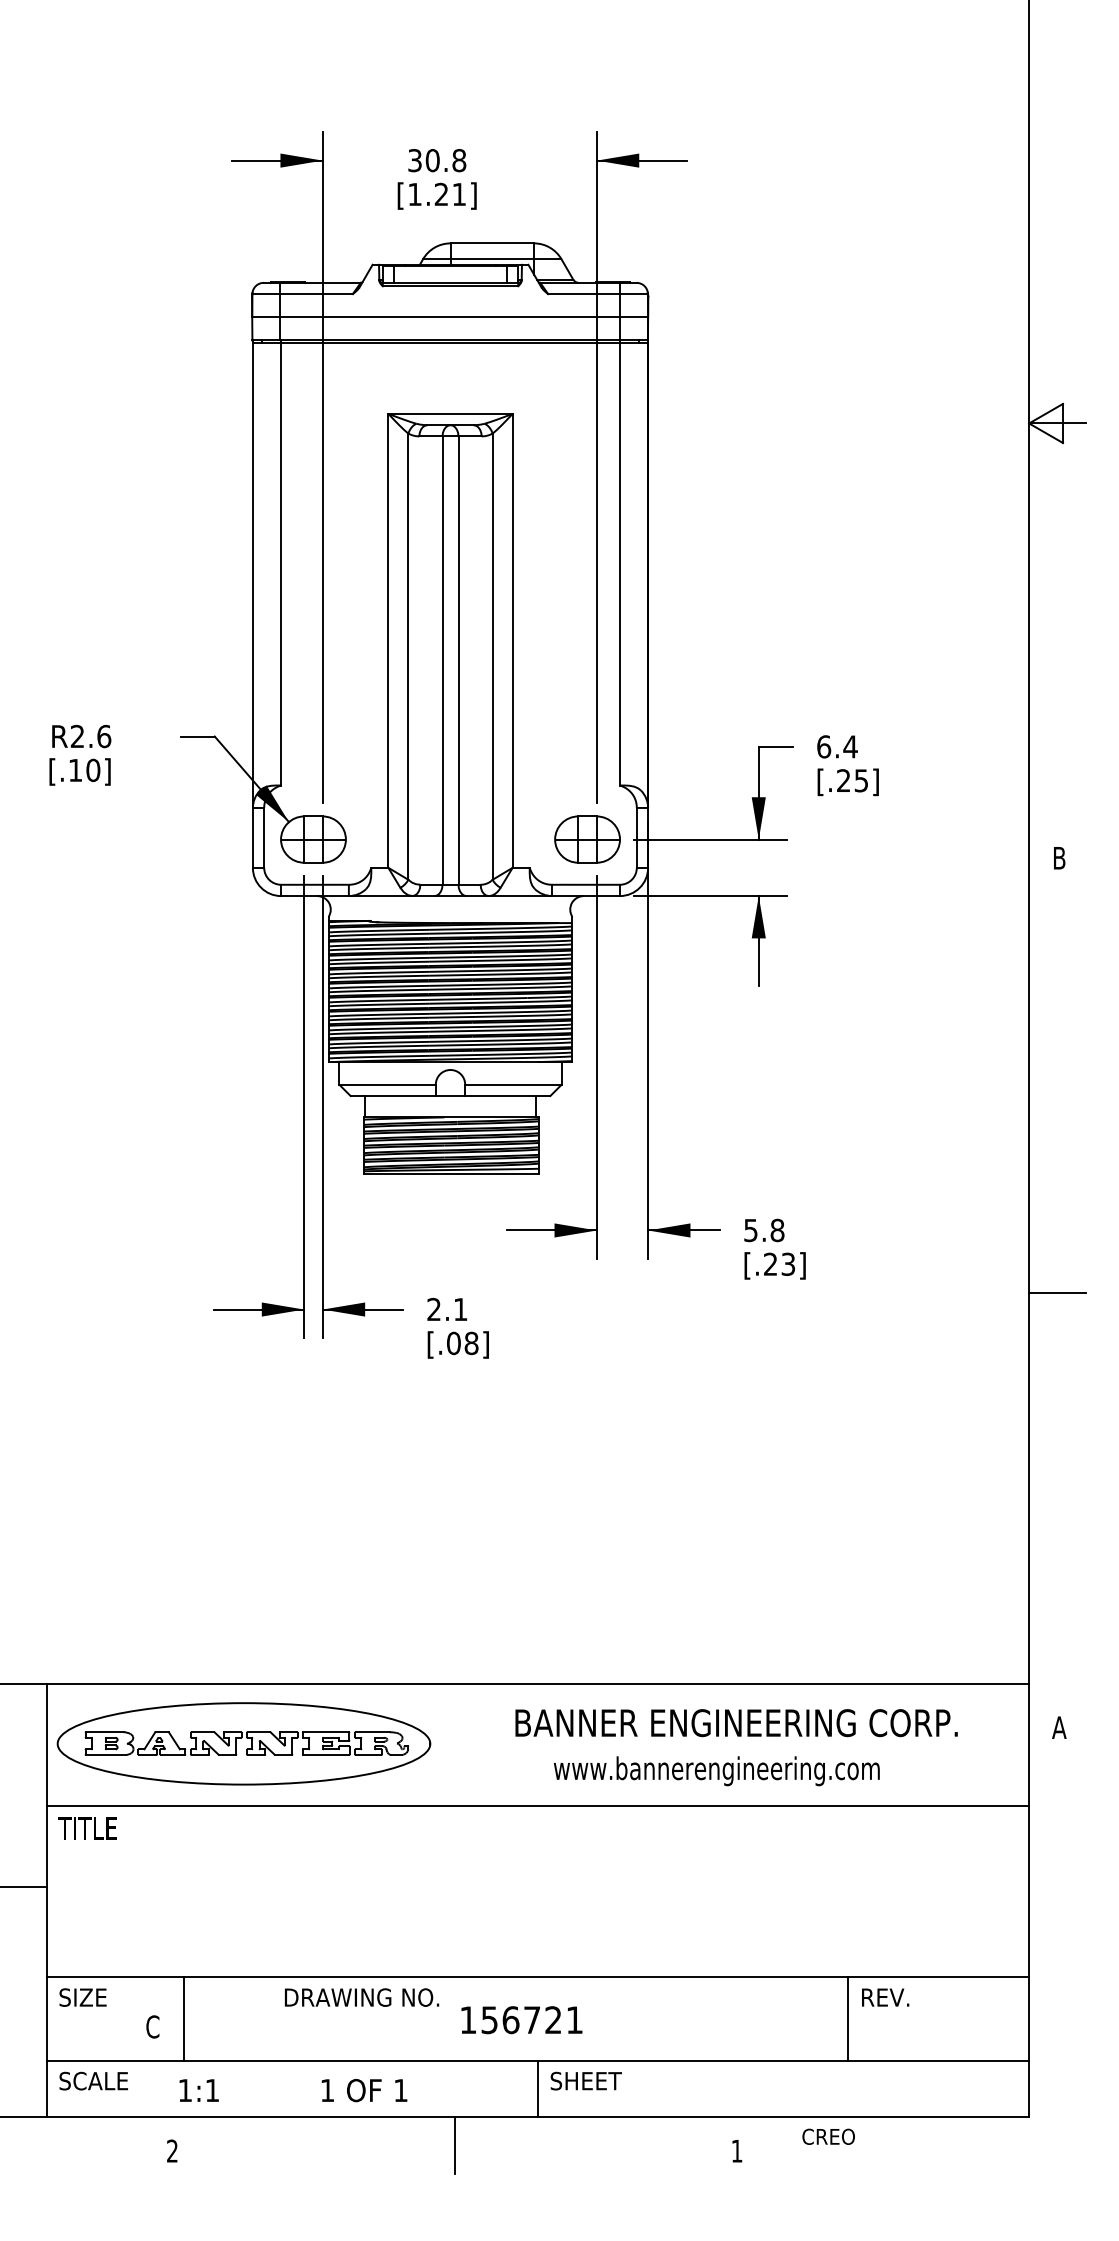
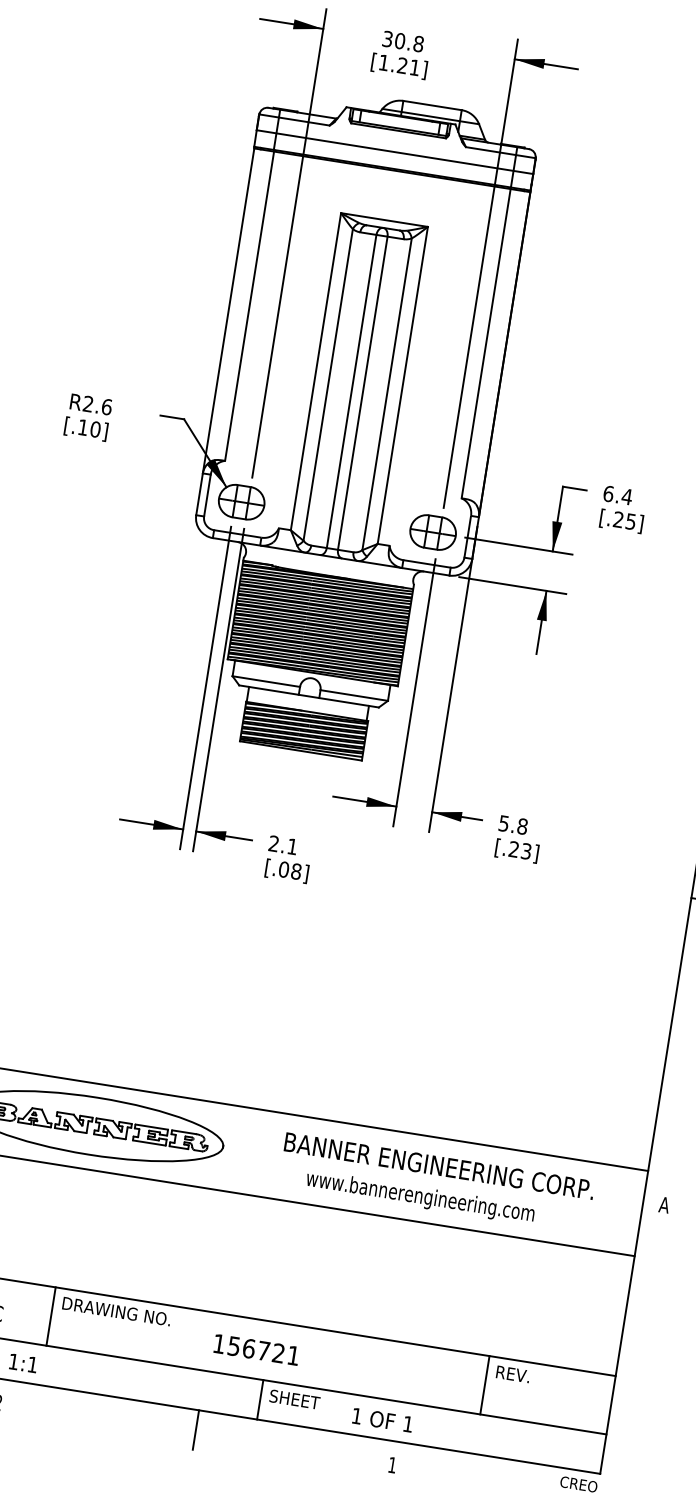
text: (362, 1997) -> (117, 1311), moved
line: (184, 2018) -> (51, 1316), moved
text: (364, 2090) -> (382, 1420), moved
text: (828, 2136) -> (578, 1484), moved

